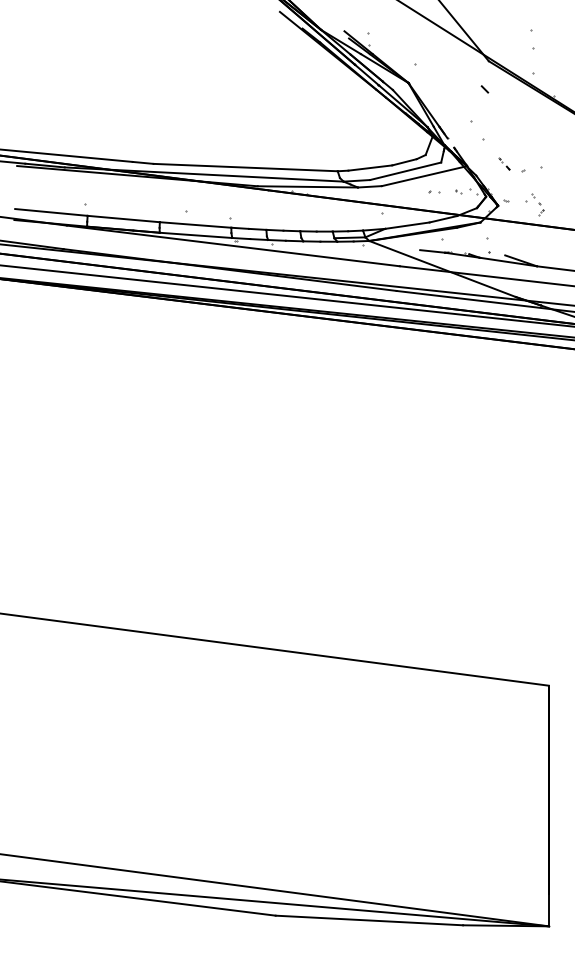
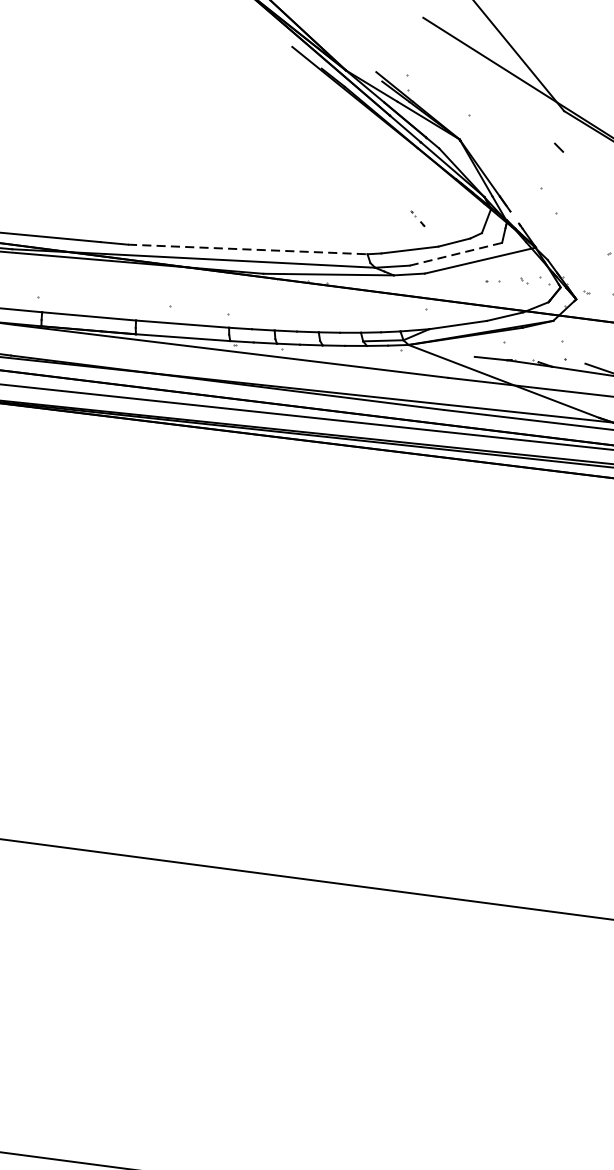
part: (504, 163) -> (417, 218), moved
line: (246, 167) -> (248, 249), solid -> dashed
line: (405, 171) -> (455, 254), solid -> dashed

